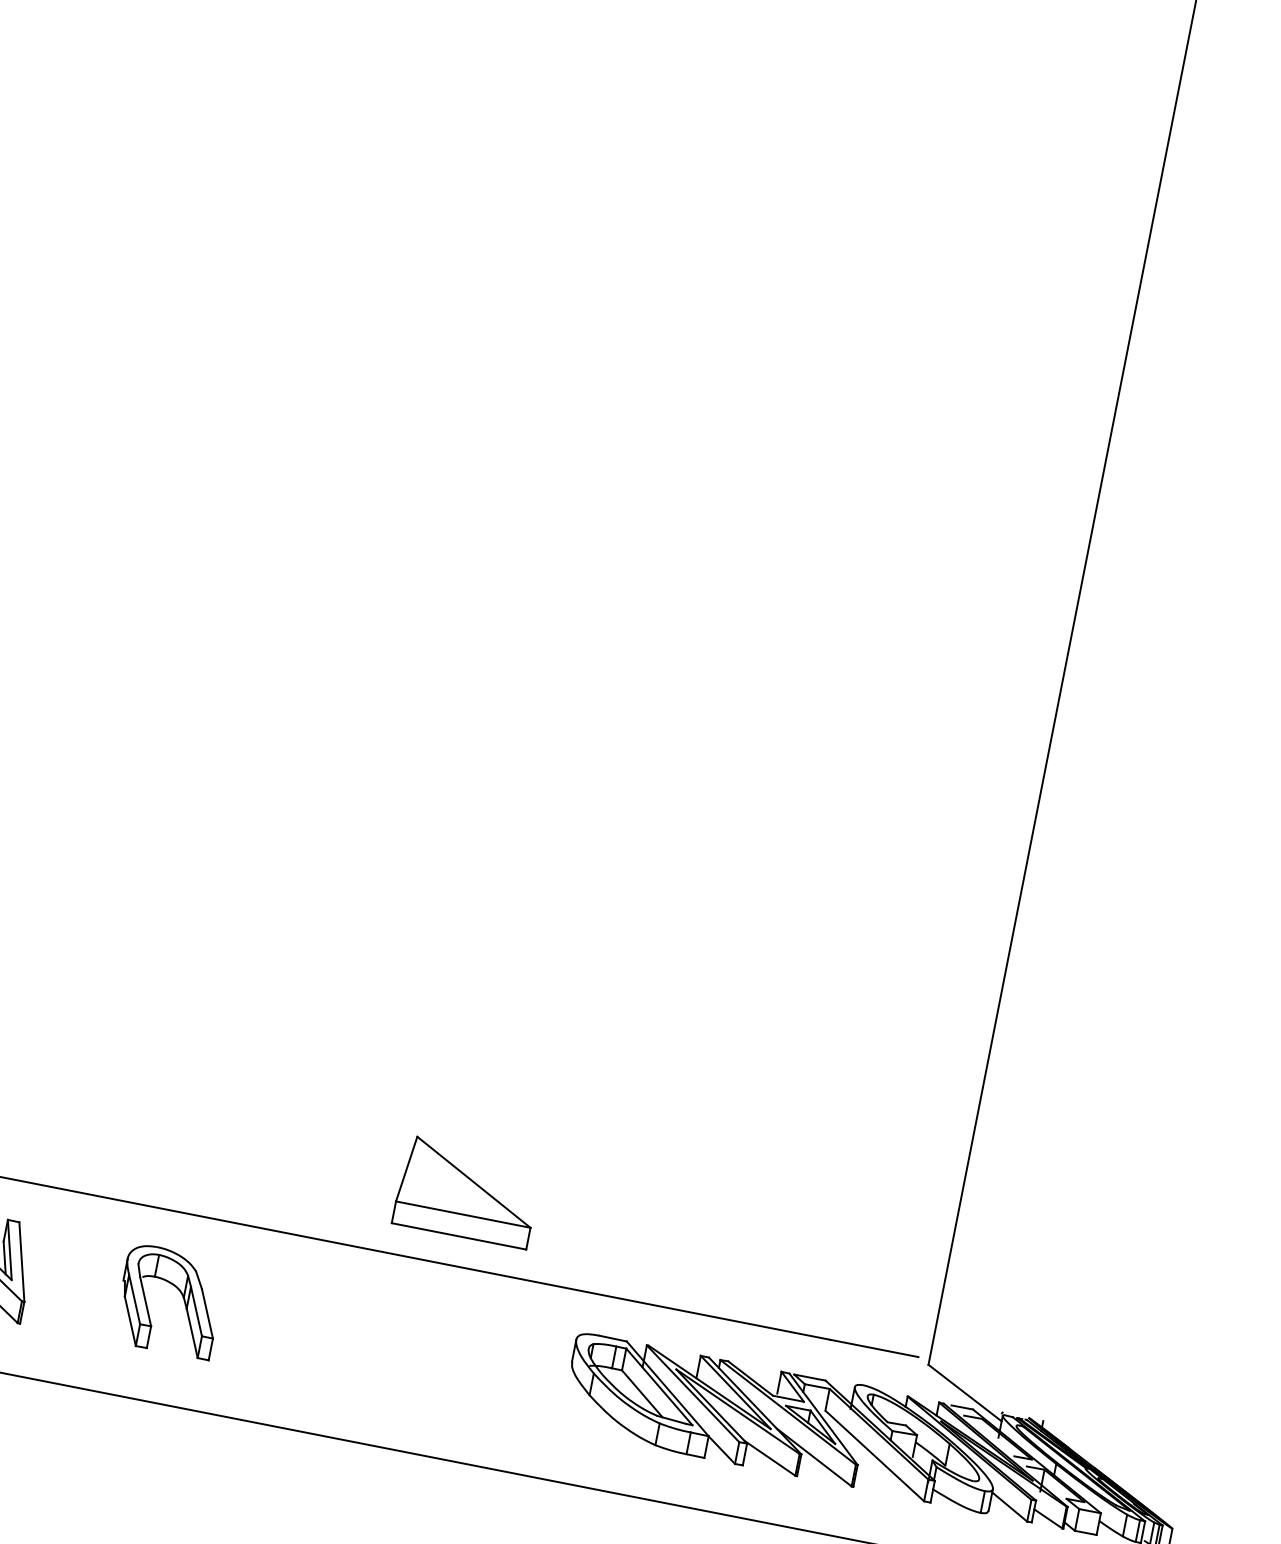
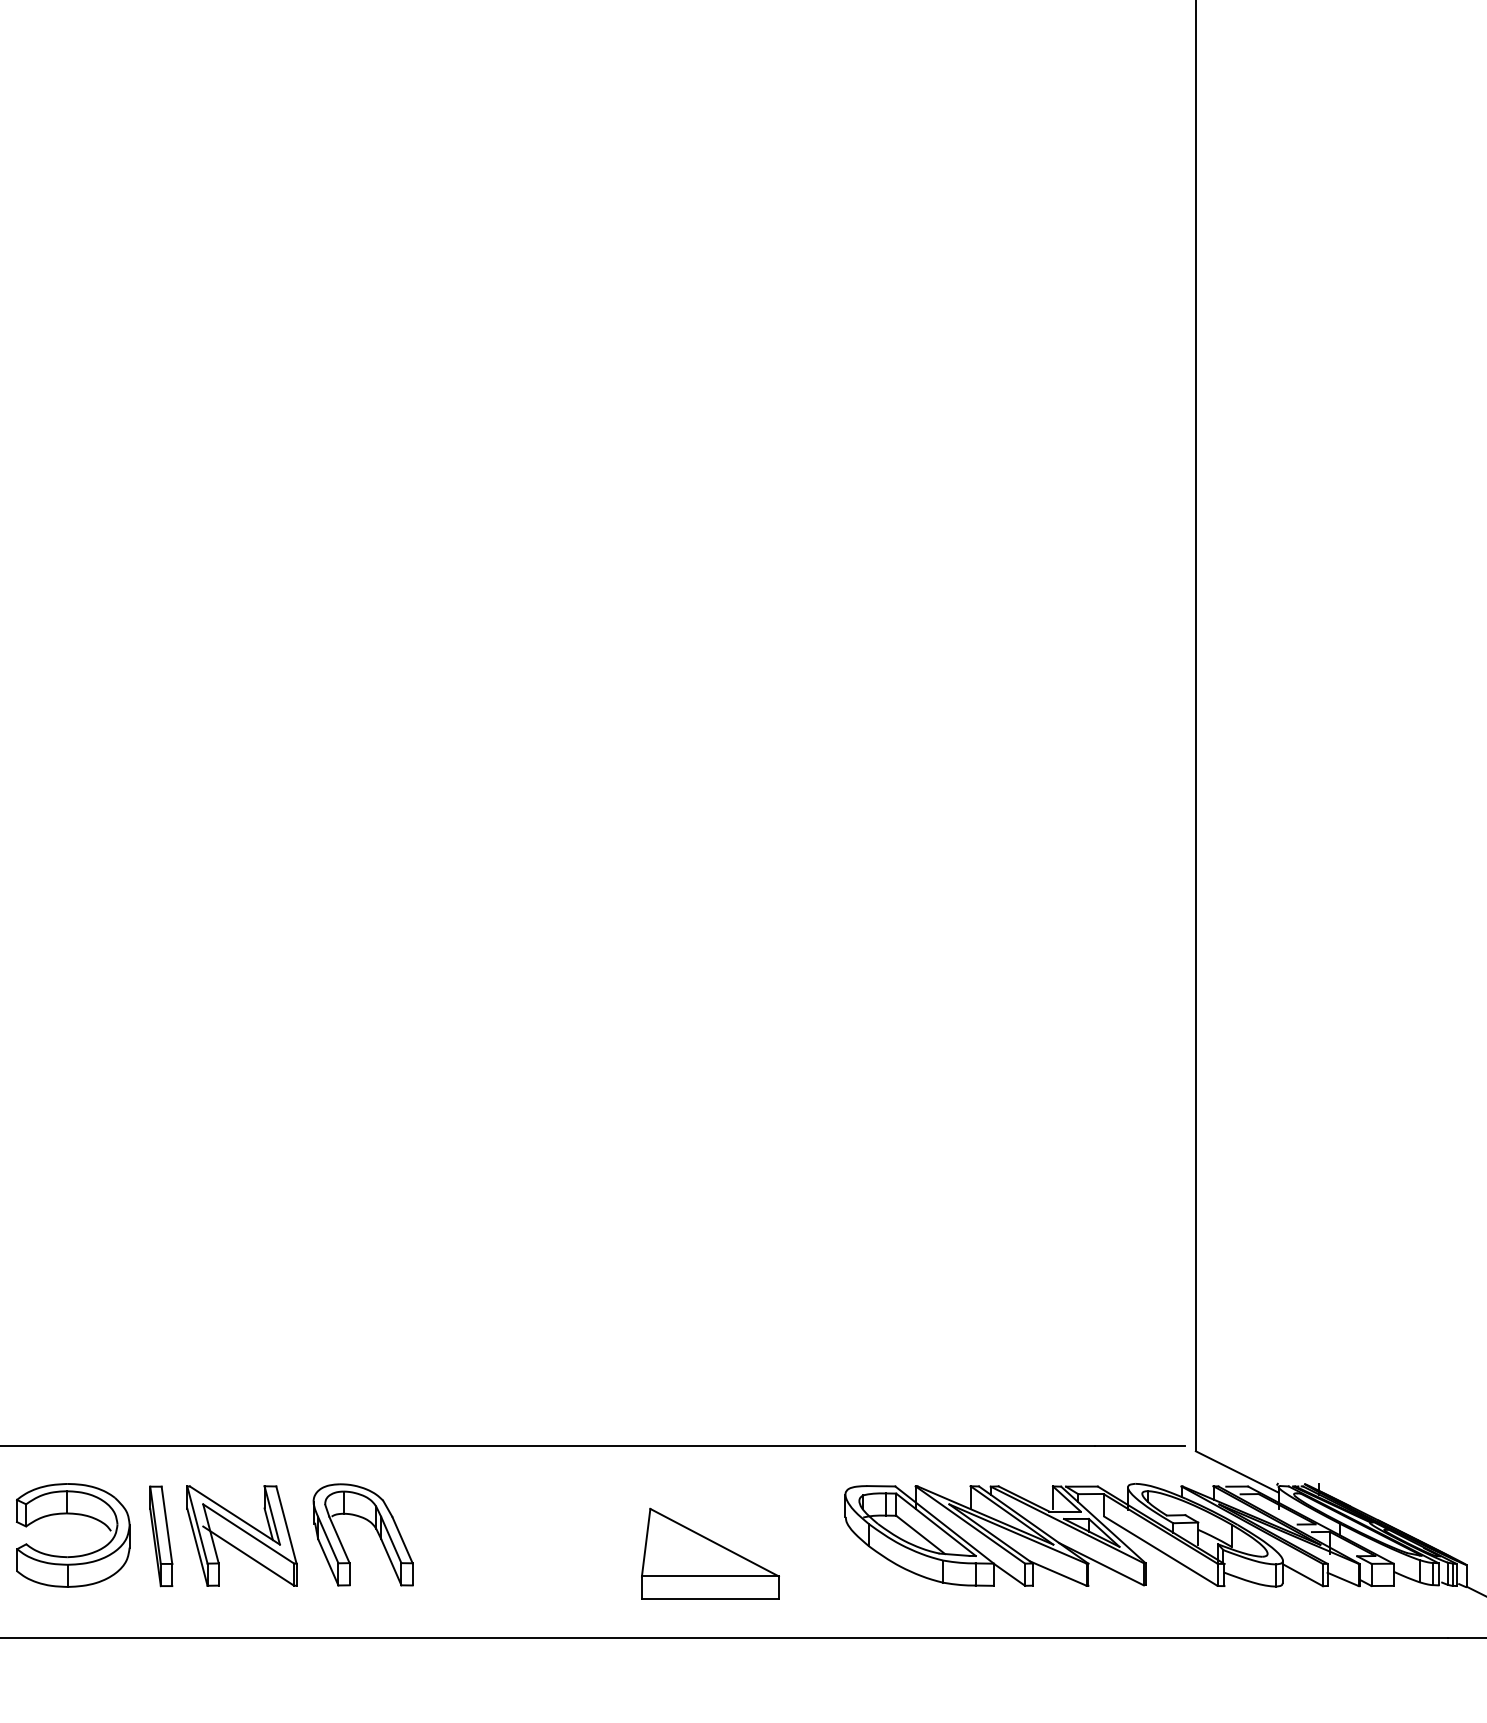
part: (467, 1192) -> (710, 1553), moved
part: (182, 1297) -> (374, 1528), moved

